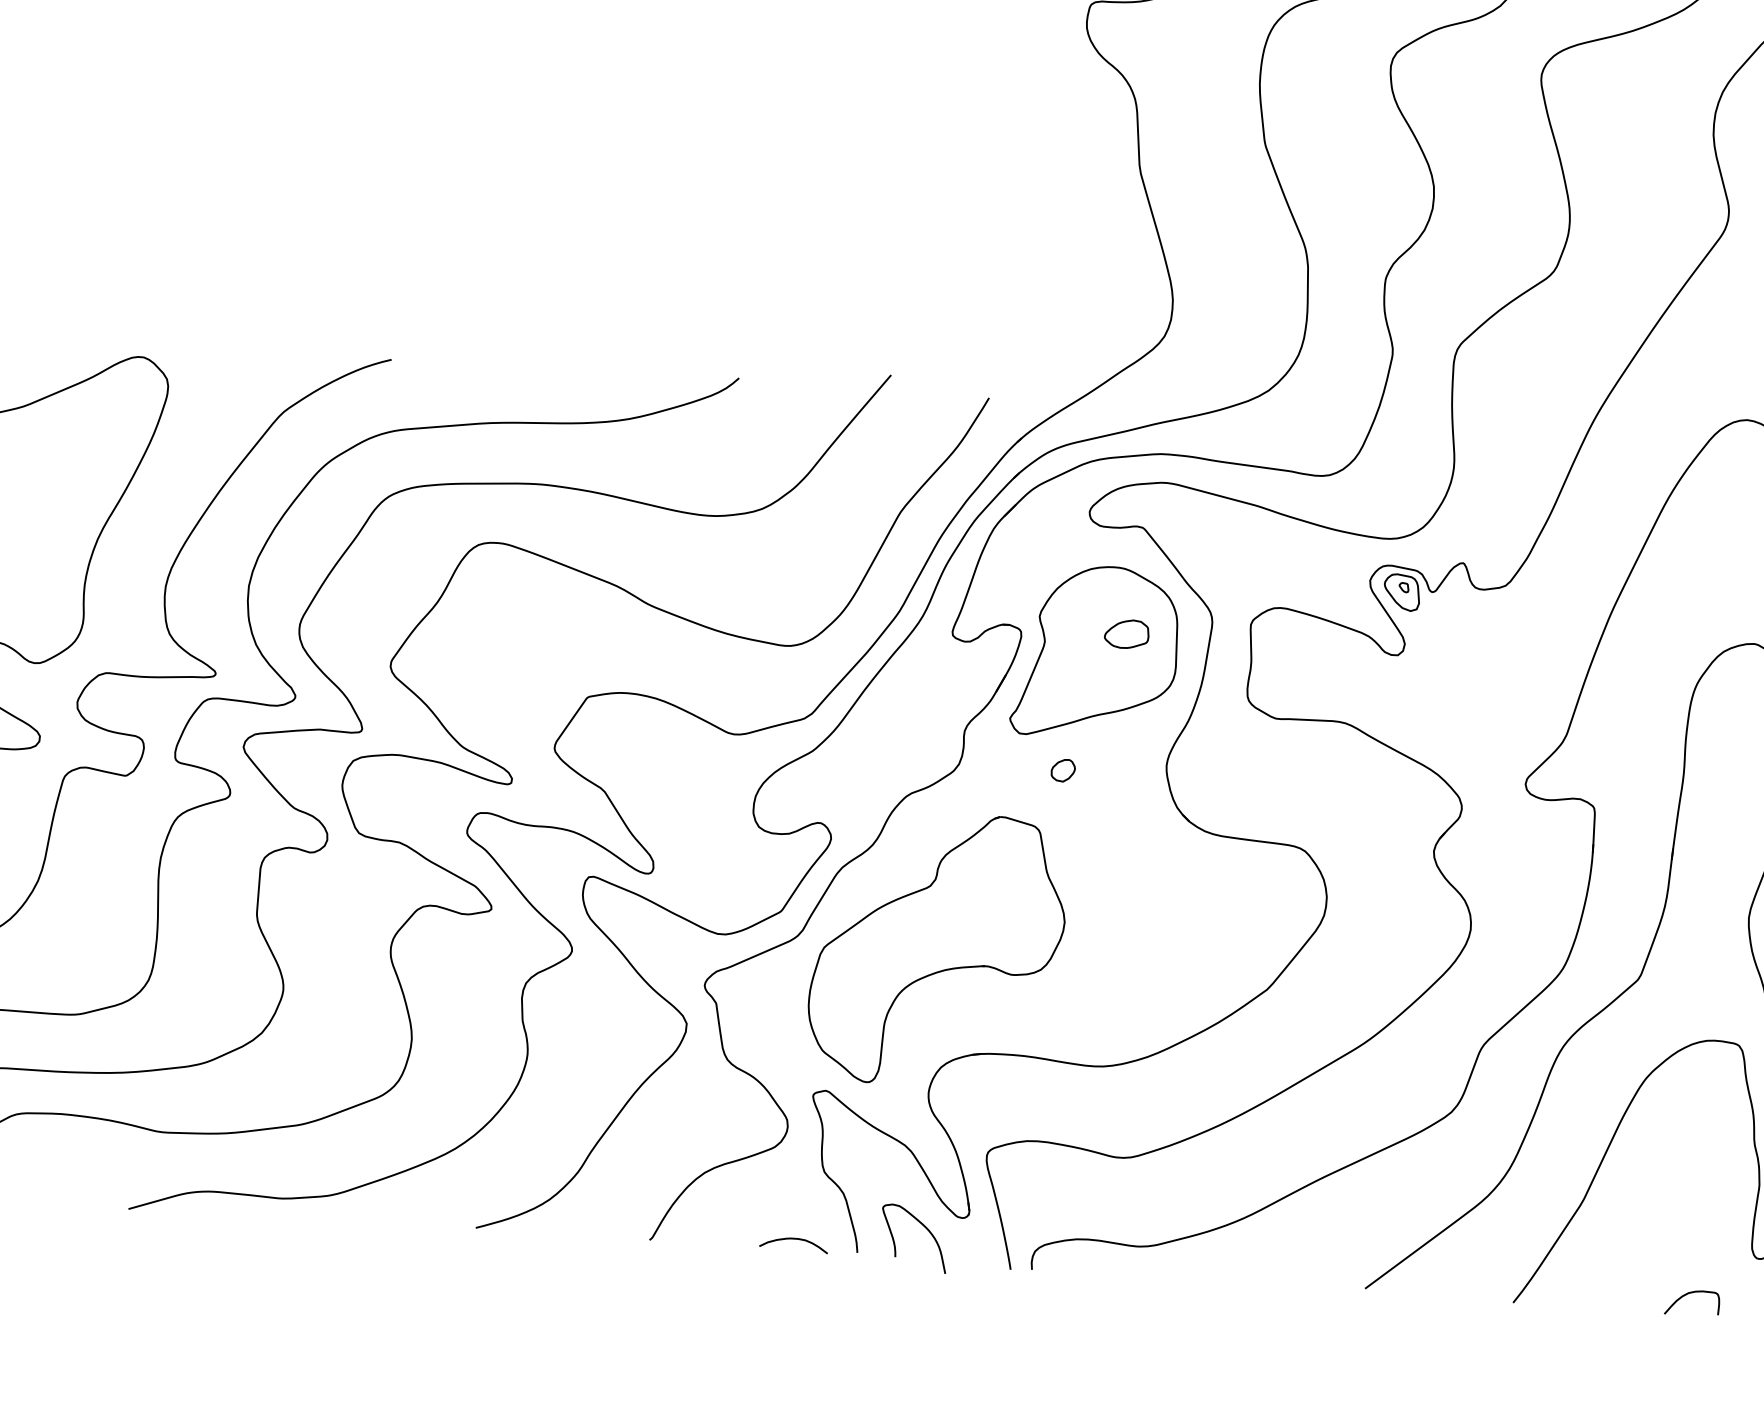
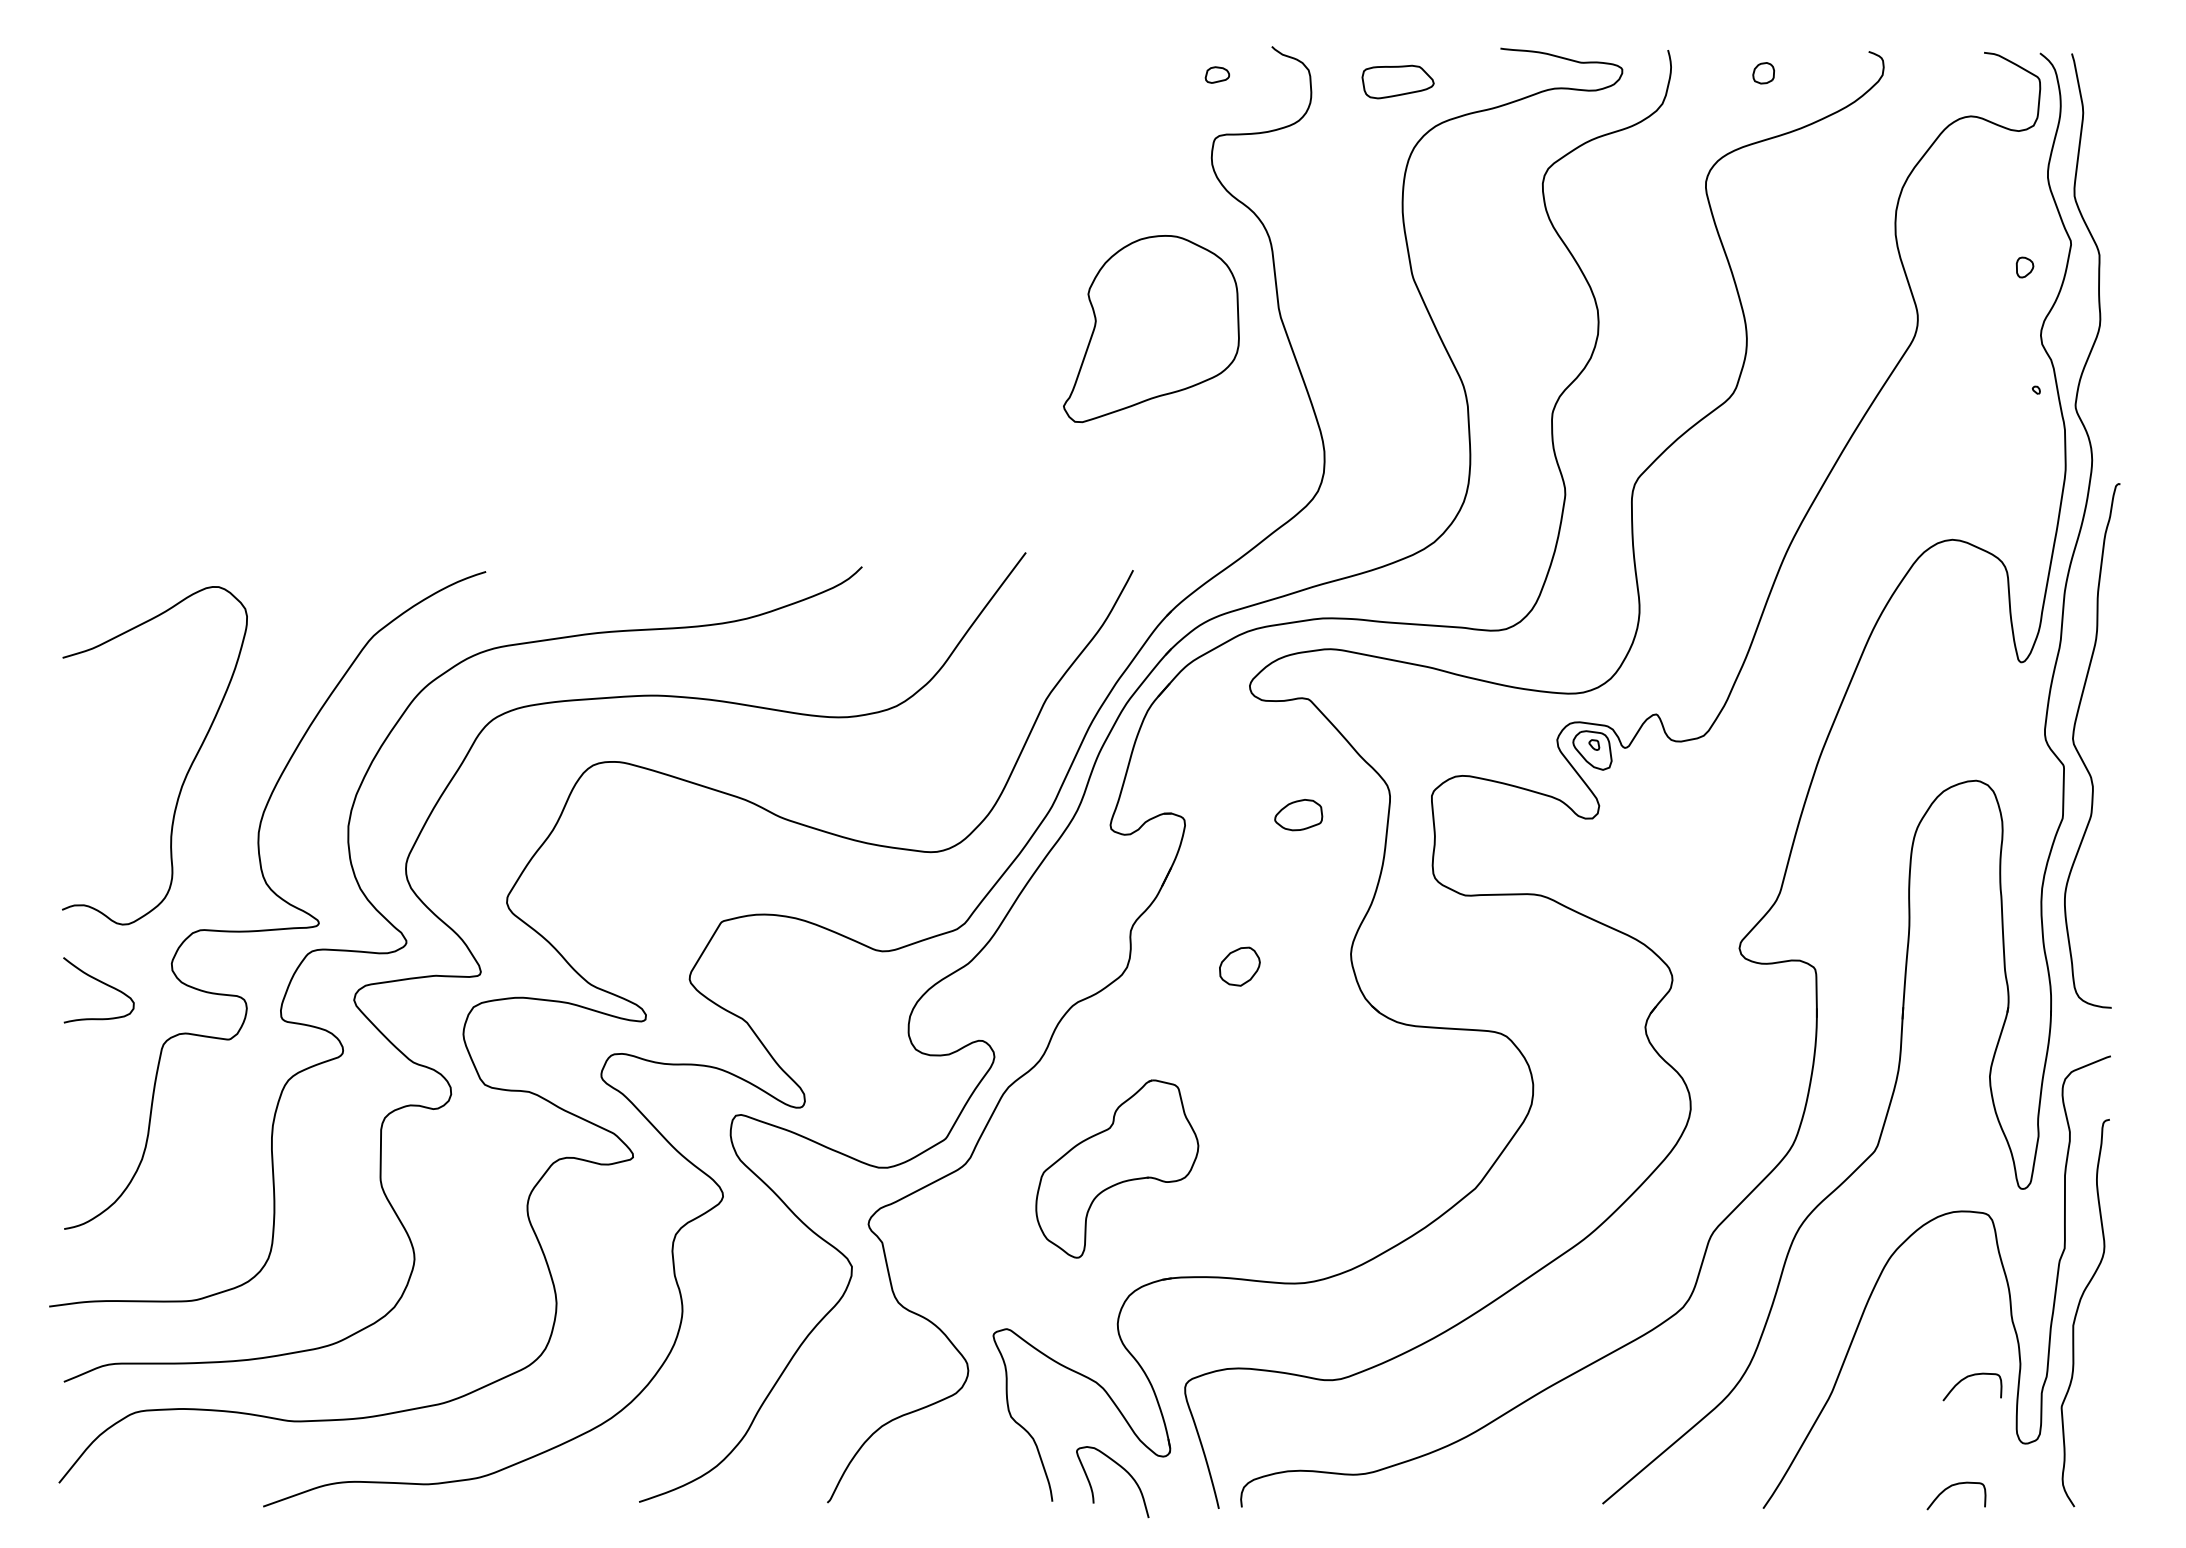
part: (1095, 652) -> (1151, 329), moved
part: (1062, 770) -> (1239, 966), size x1.6
part: (937, 949) -> (1117, 1168), size x0.6
curve: (1710, 1194) -> (1968, 1377), added
curve: (794, 1239) -> (983, 1491), removed

